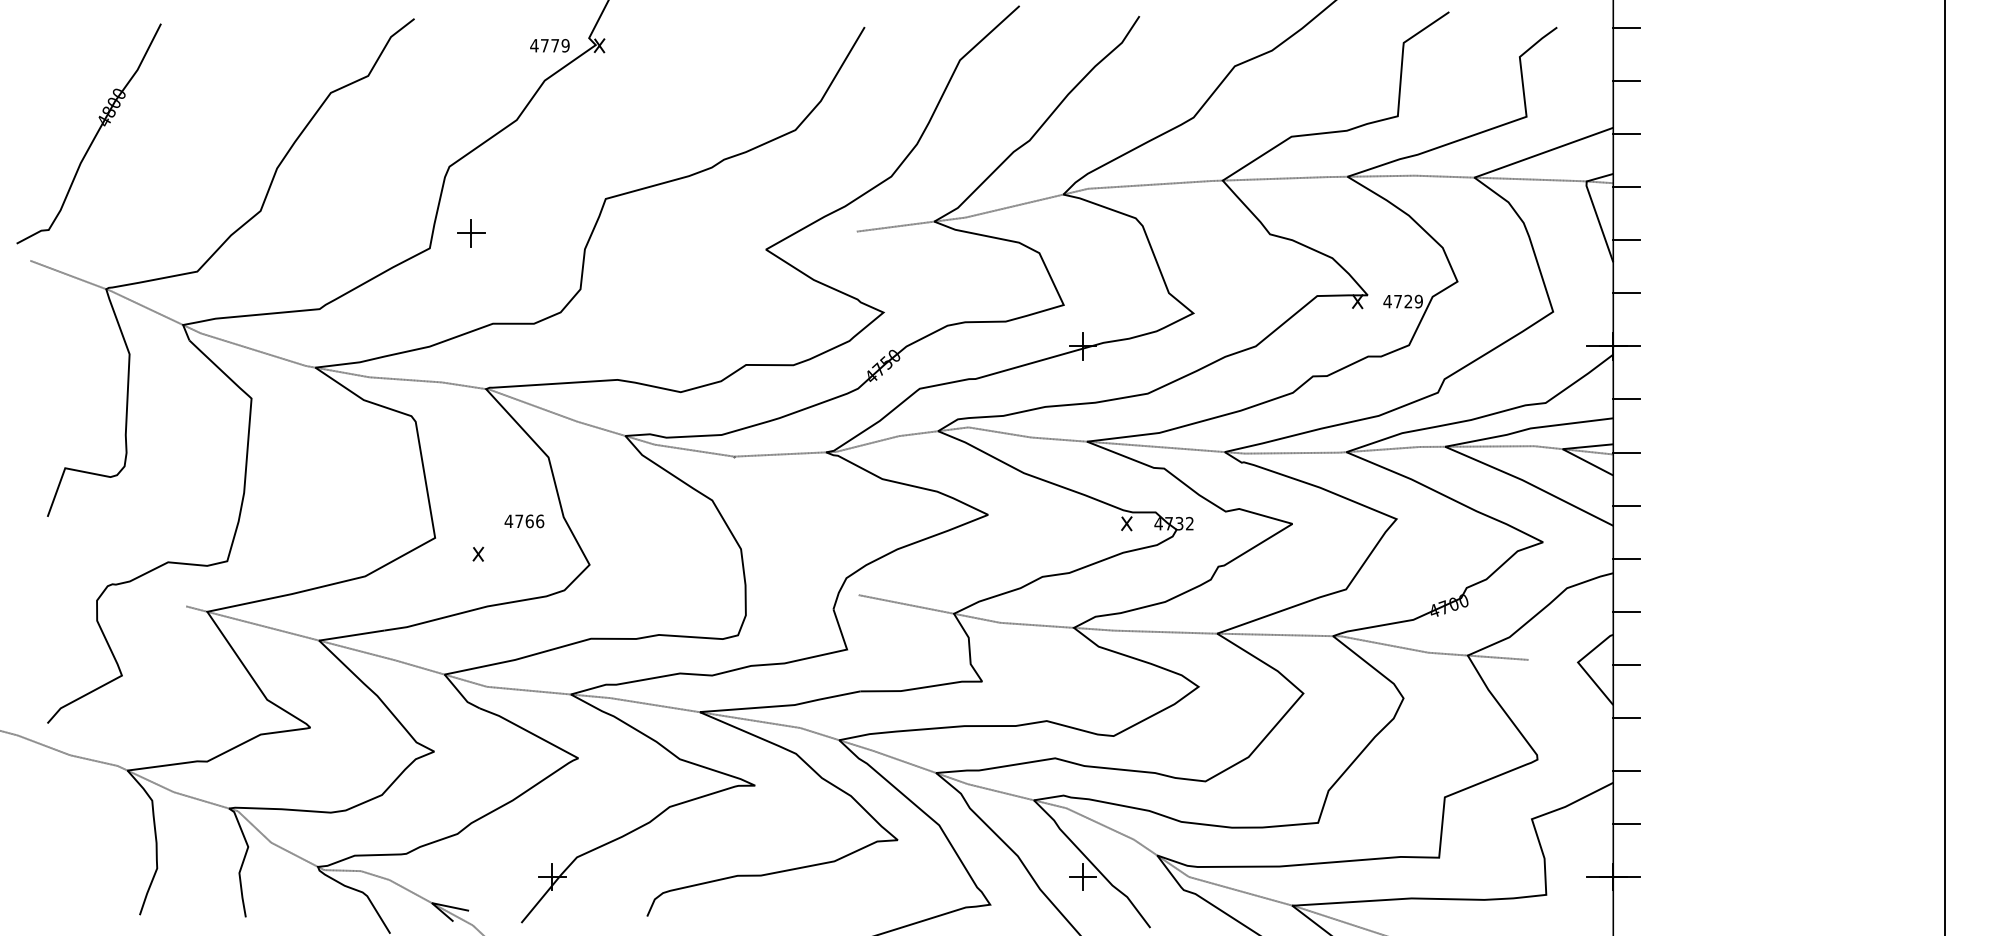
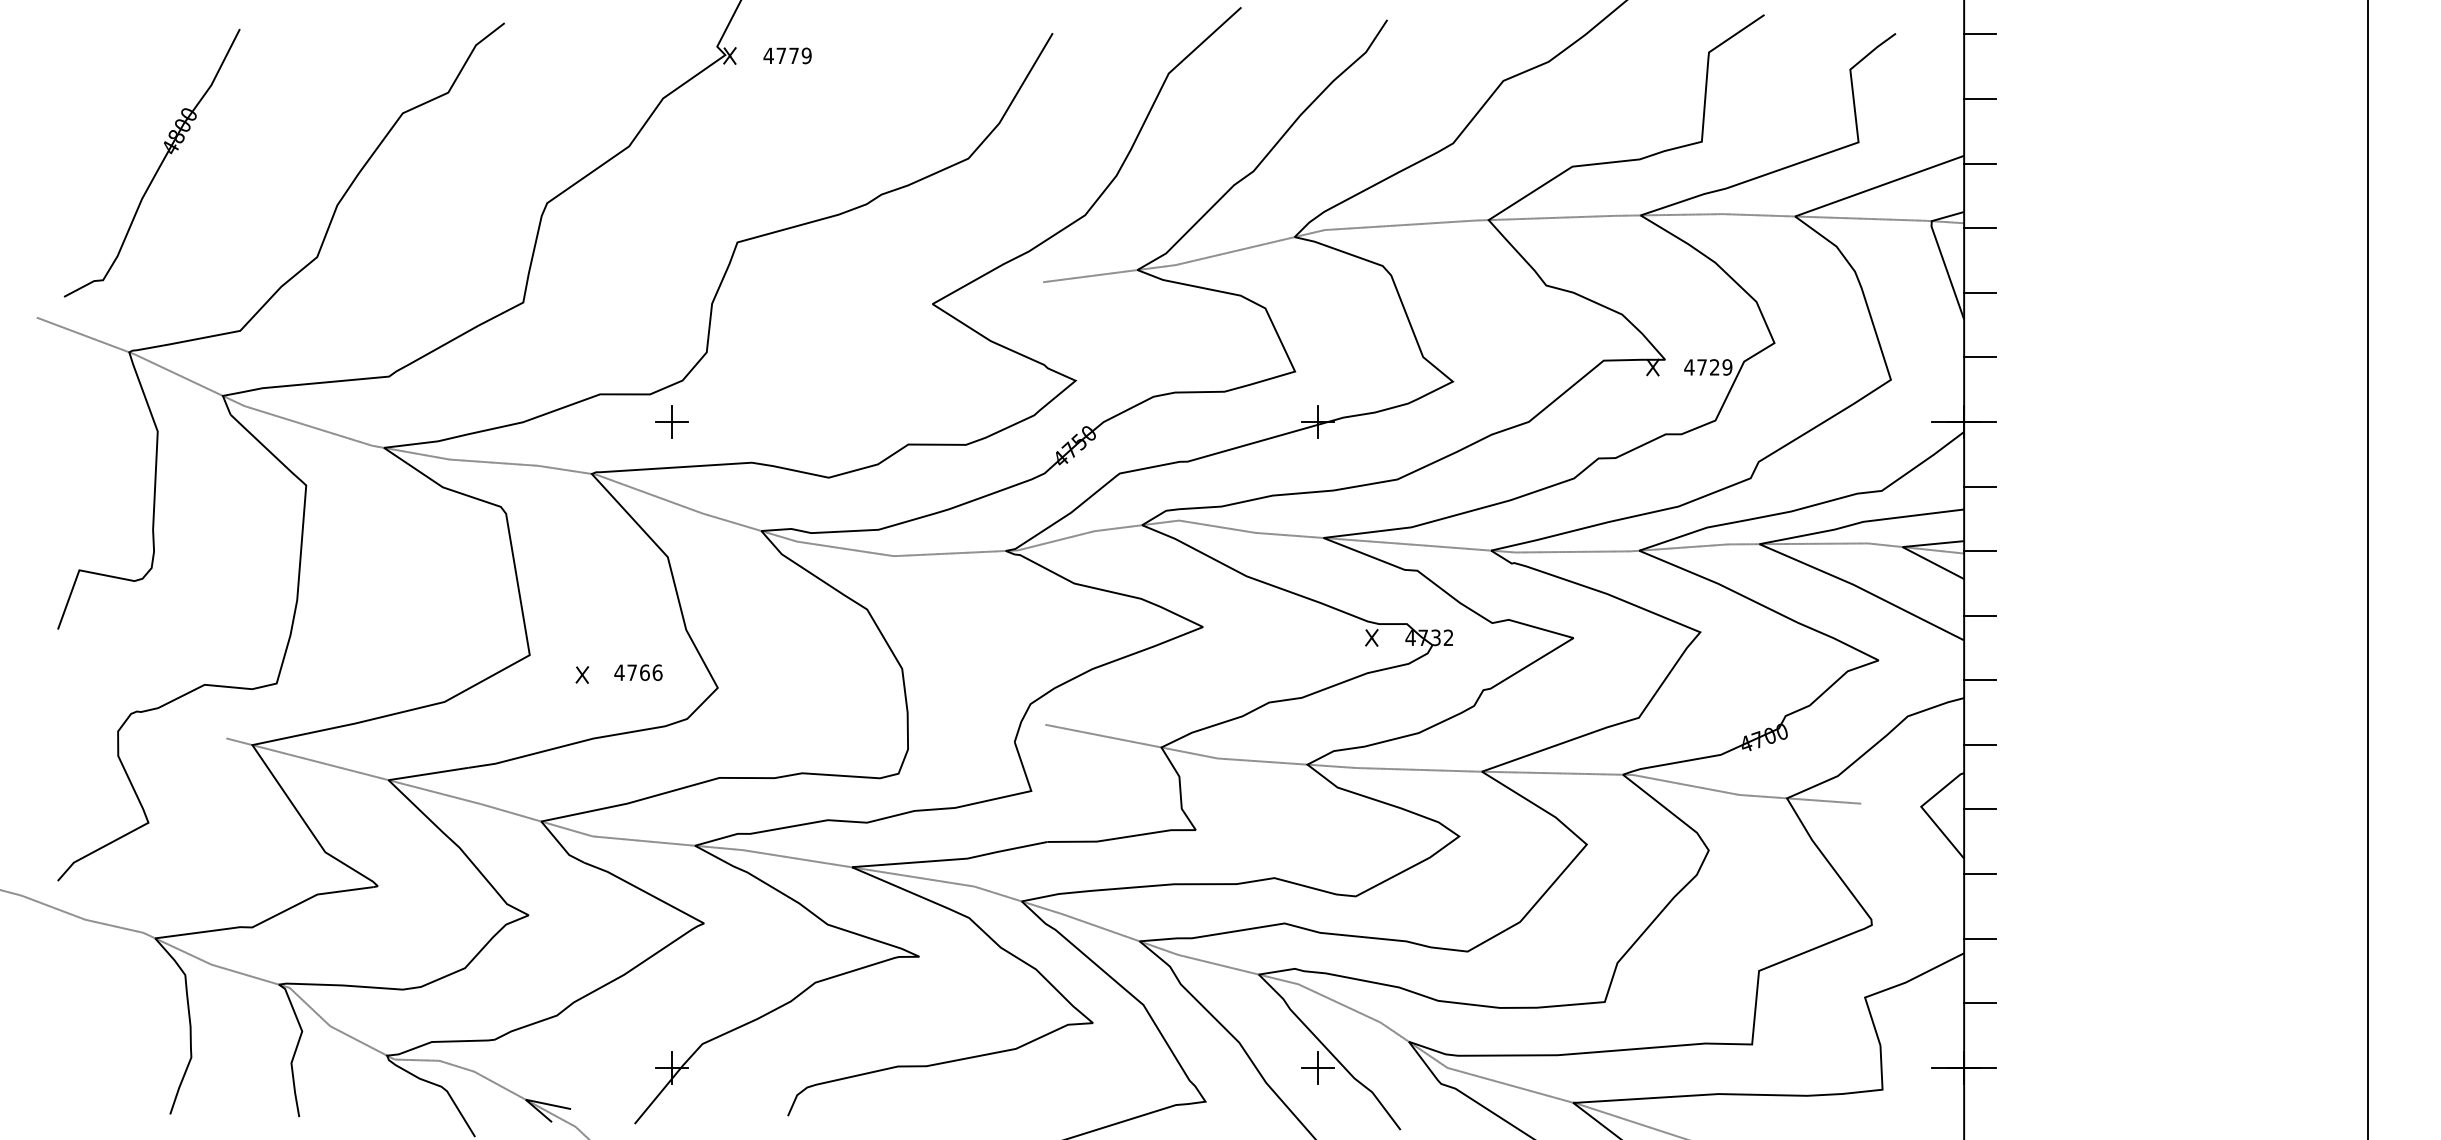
text: (549, 45) -> (787, 55), moved
part: (93, 137) -> (157, 167), moved
part: (471, 233) -> (672, 422), moved
text: (524, 521) -> (638, 672), moved

